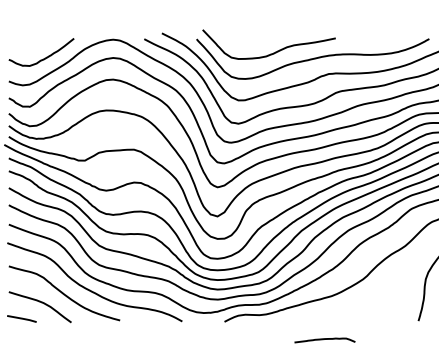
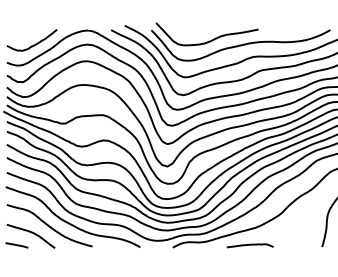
curve: (324, 339) -> (249, 245), moved

